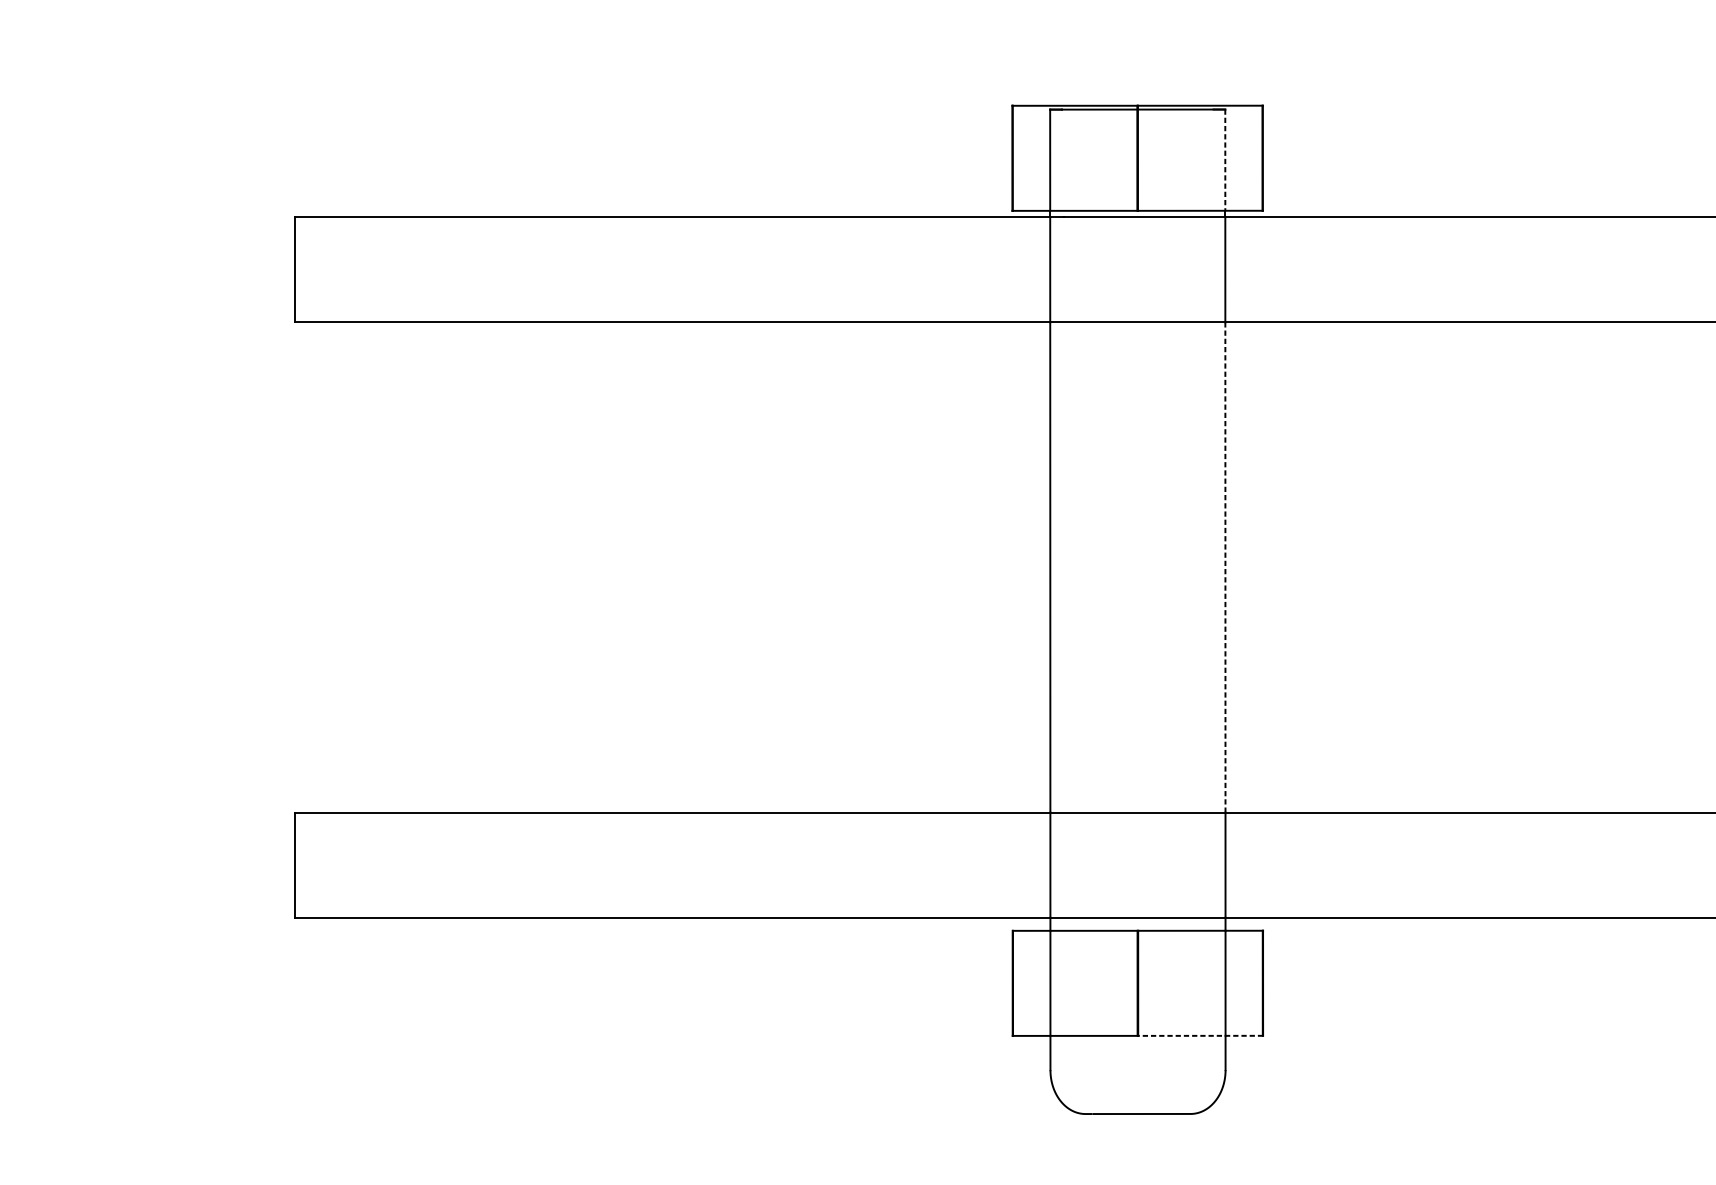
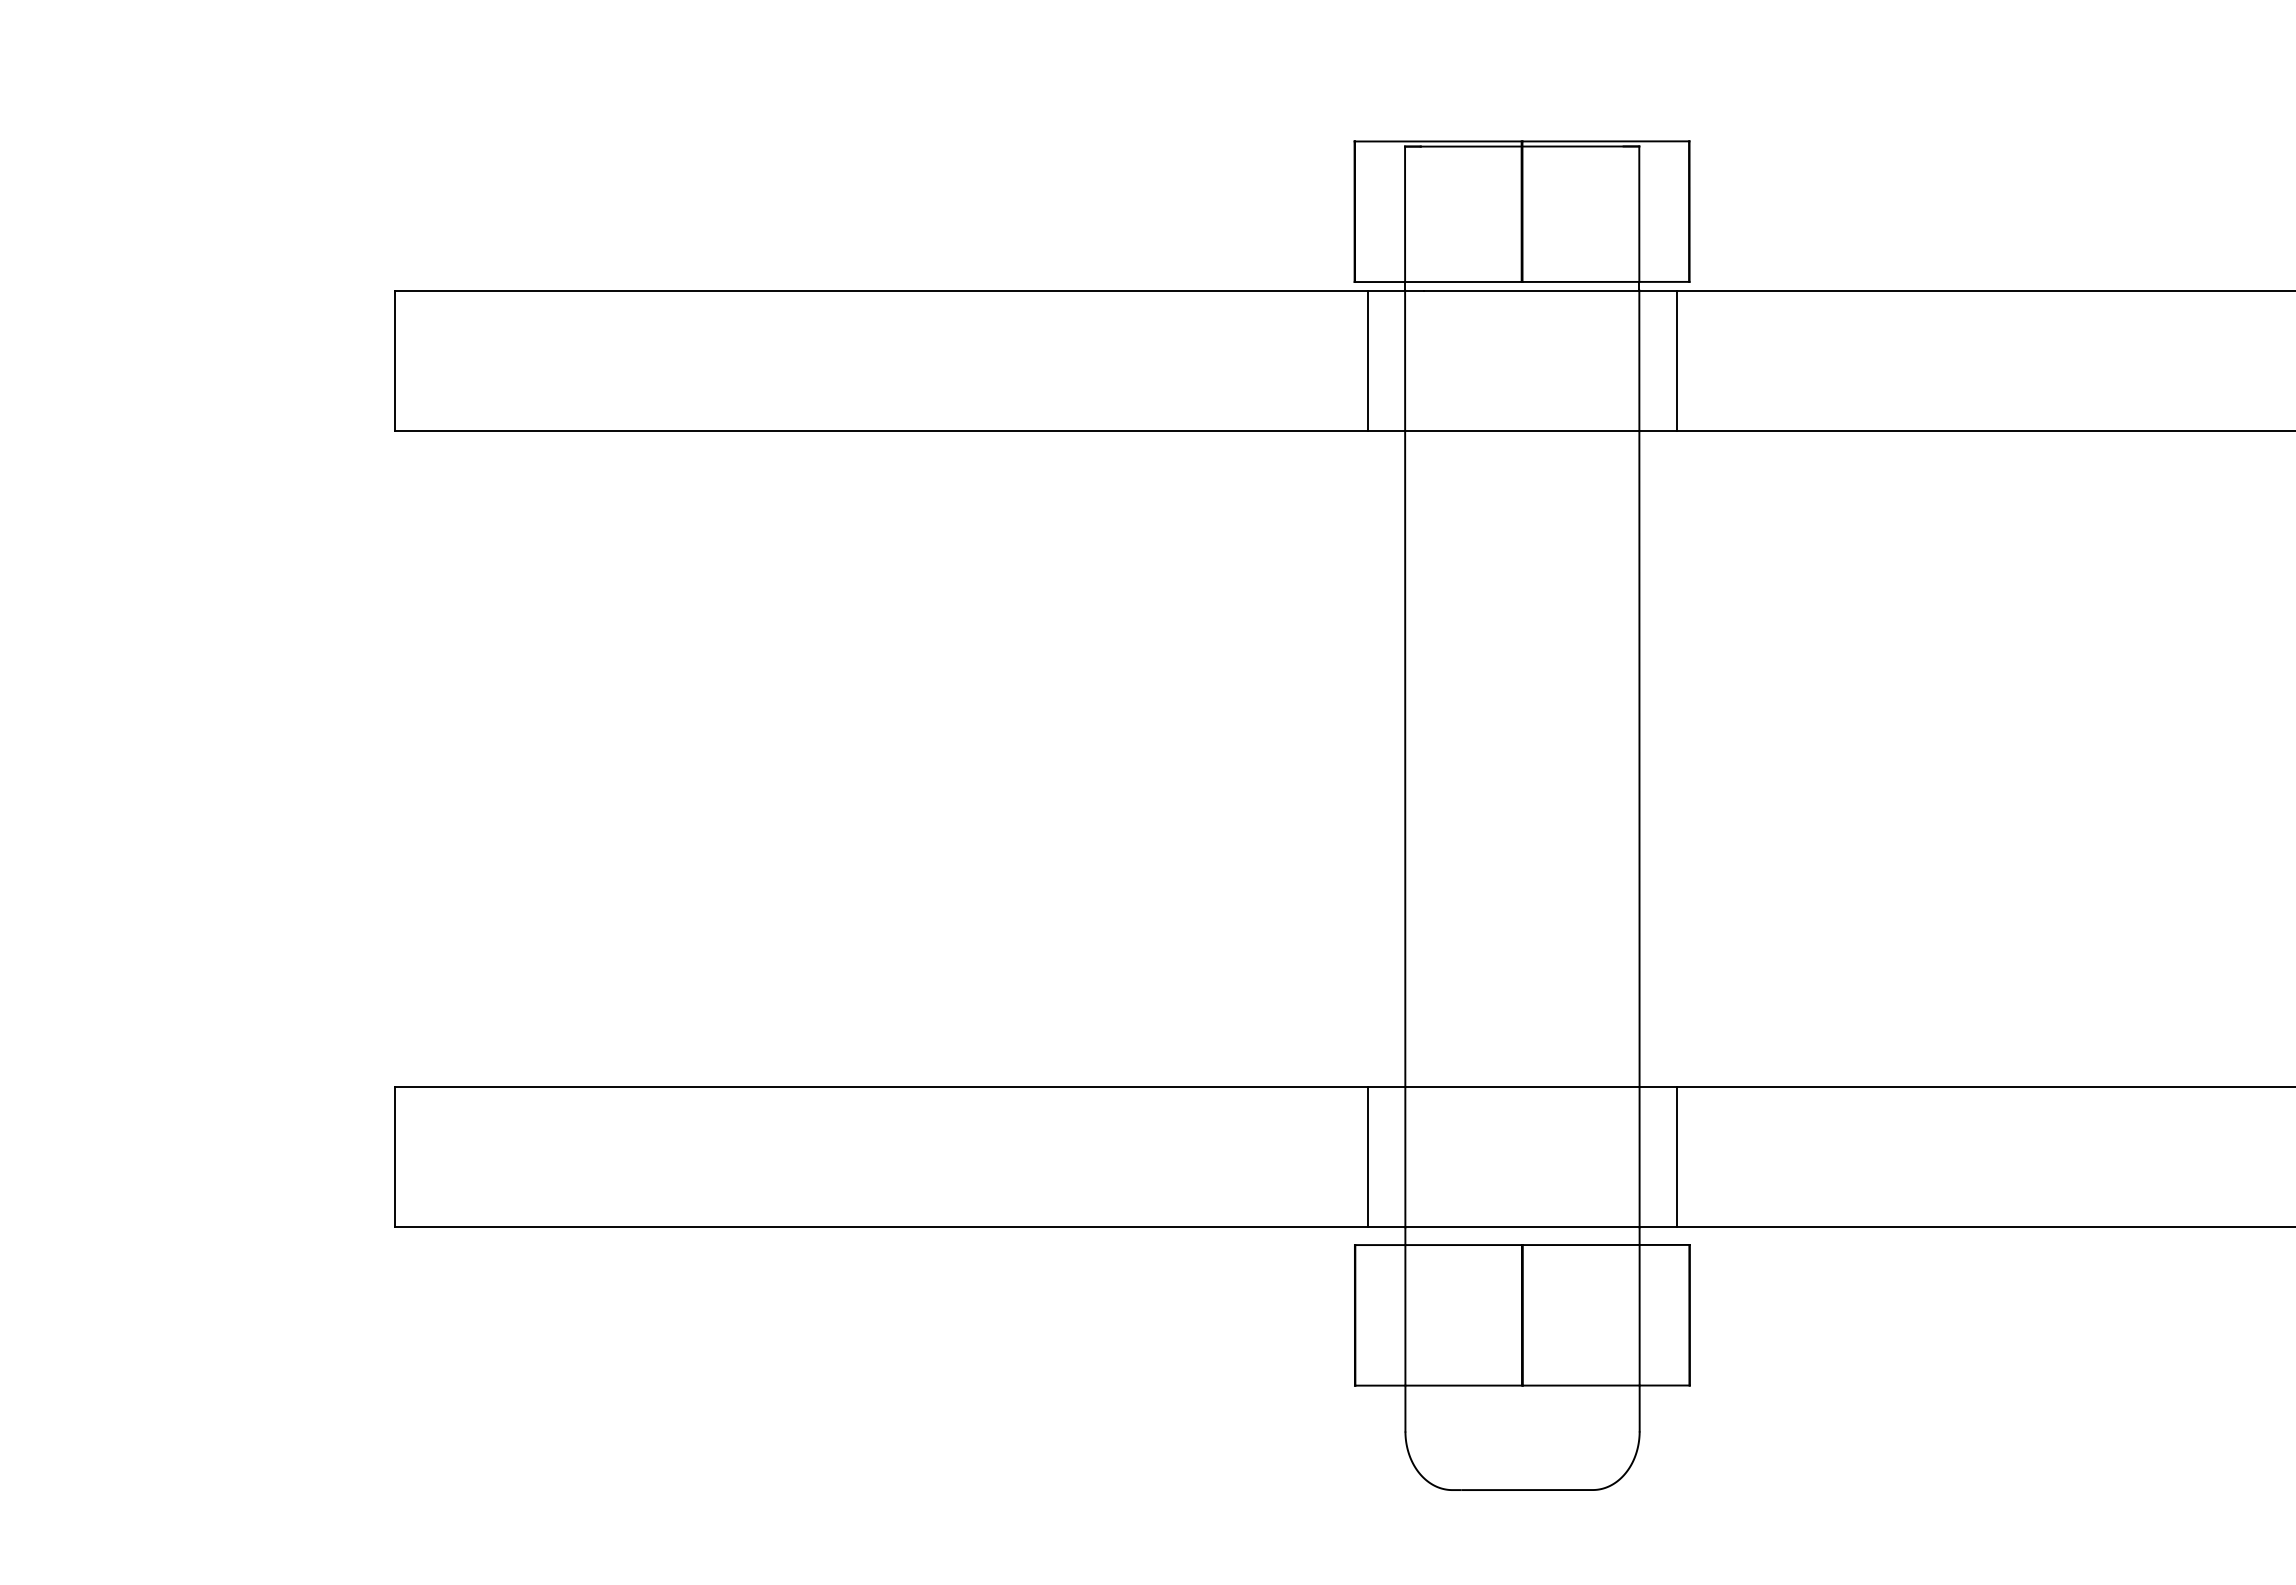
line: (1225, 160) -> (1639, 214), dashed -> solid
line: (1022, 269) -> (1367, 360), added
line: (1253, 269) -> (1676, 360), added
line: (1225, 567) -> (1639, 759), dashed -> solid
line: (1022, 864) -> (1367, 1156), added
line: (1253, 864) -> (1676, 1156), added
line: (1200, 1035) -> (1606, 1385), dashed -> solid

